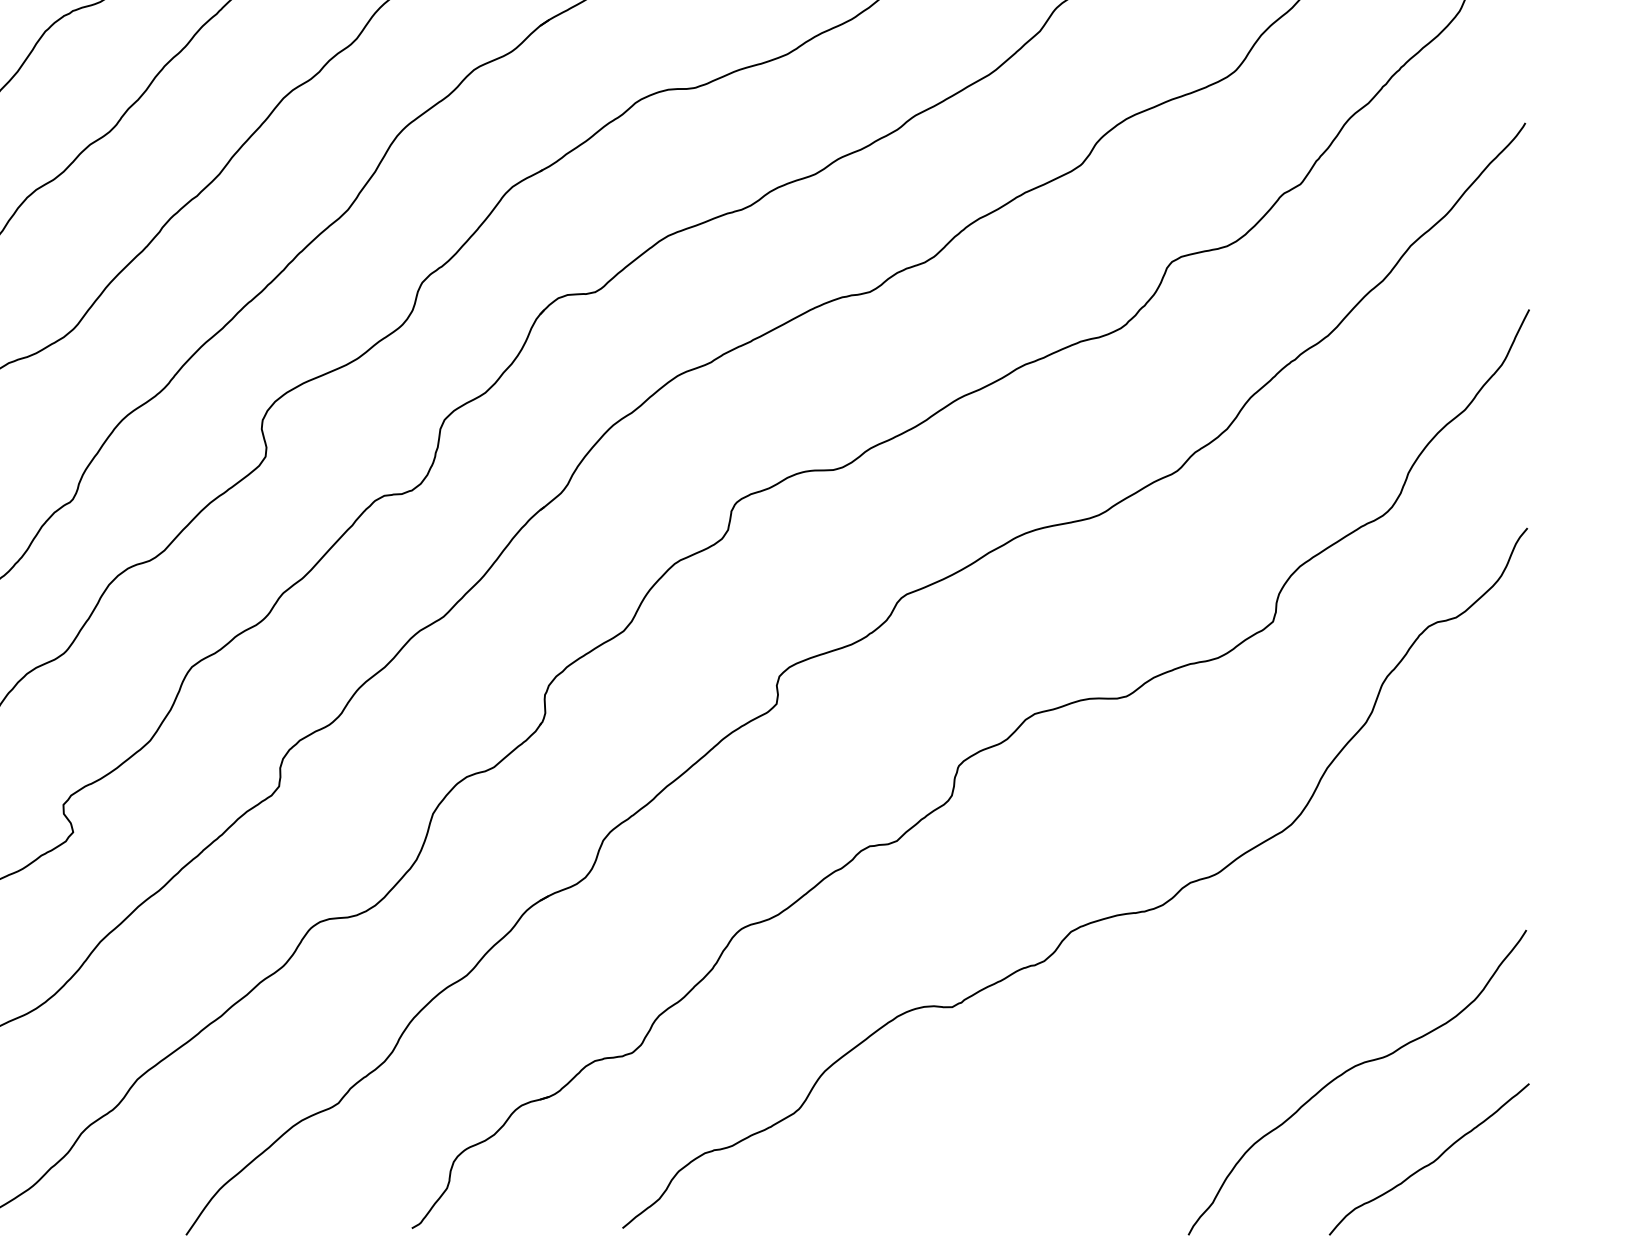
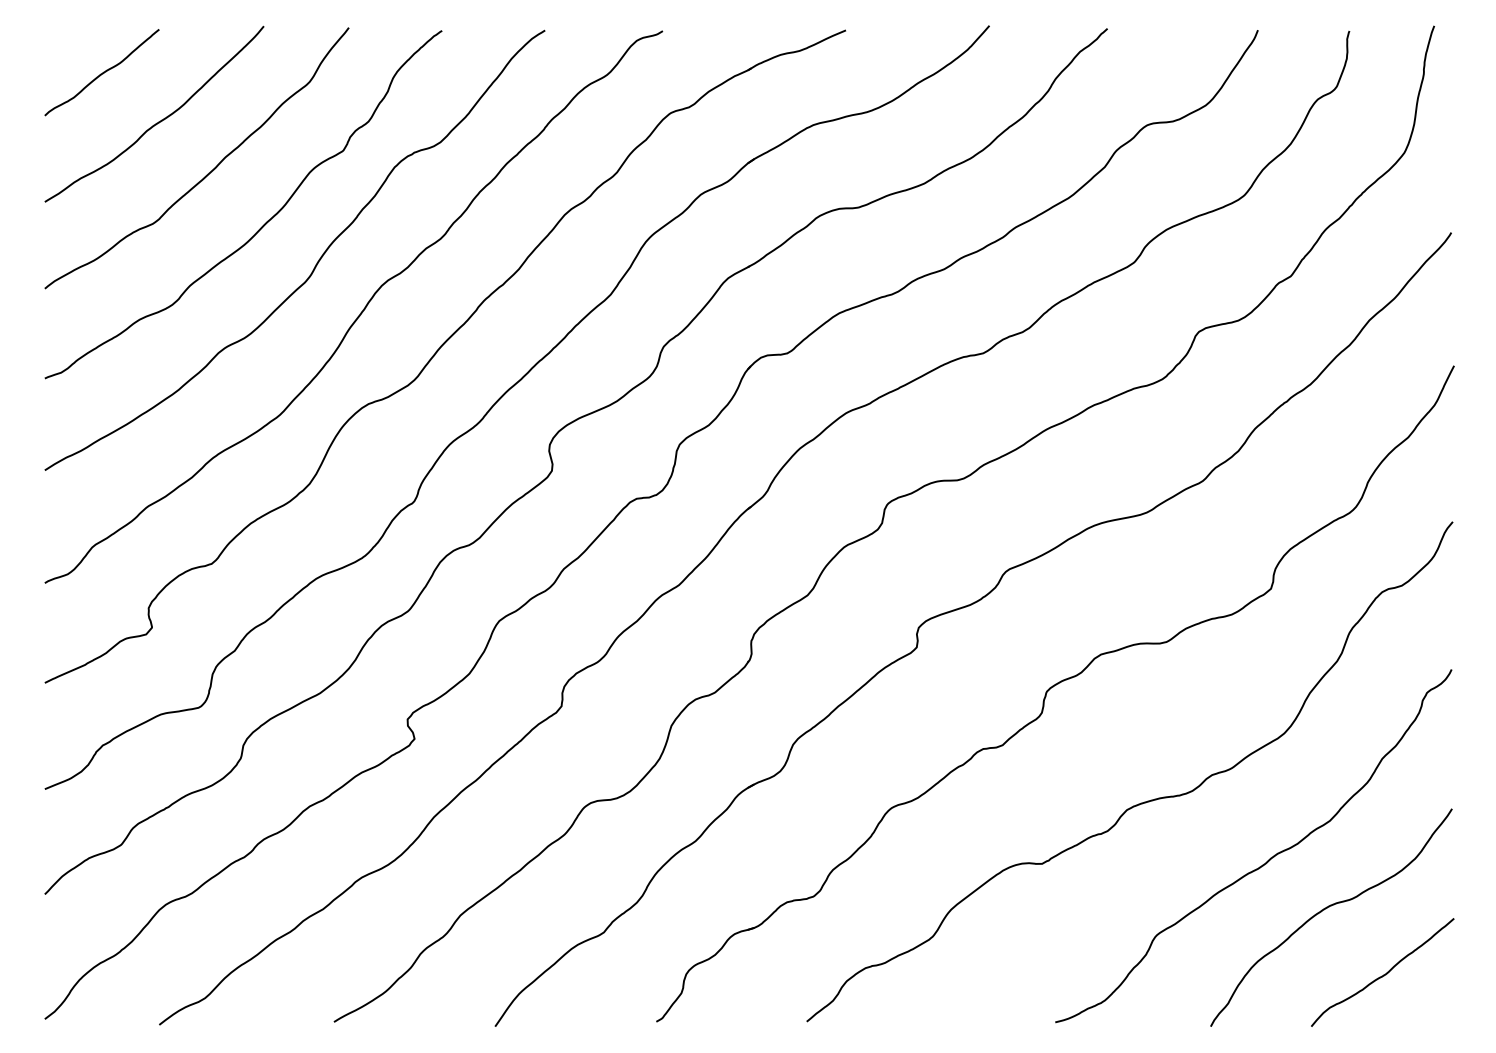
curve: (1267, 1002) -> (1267, 860), added

